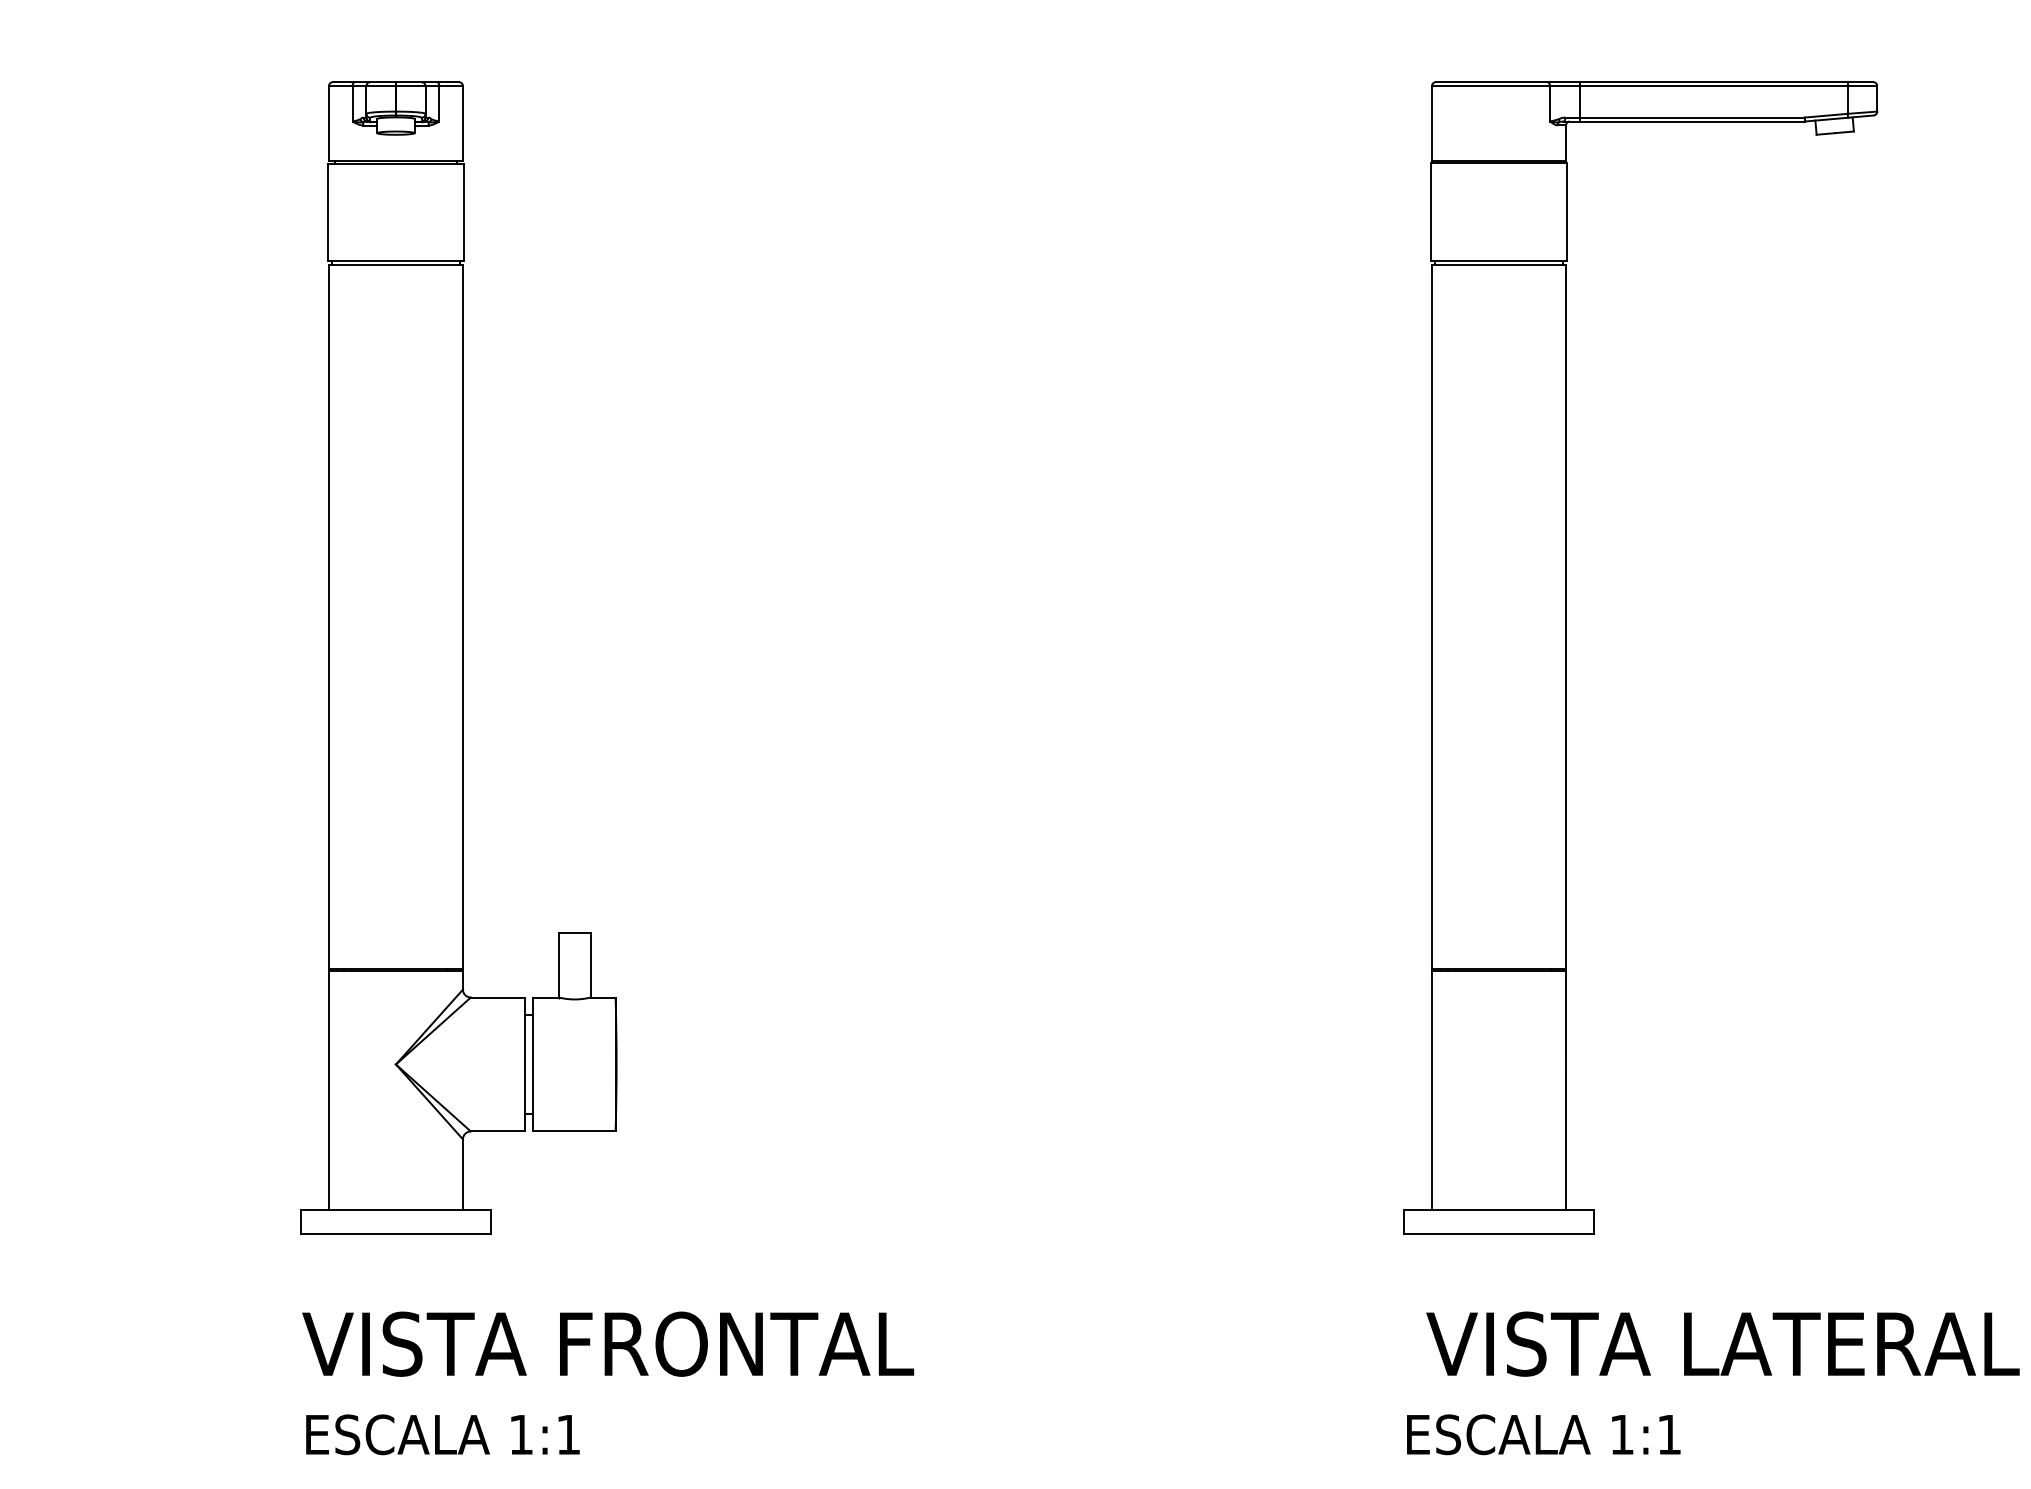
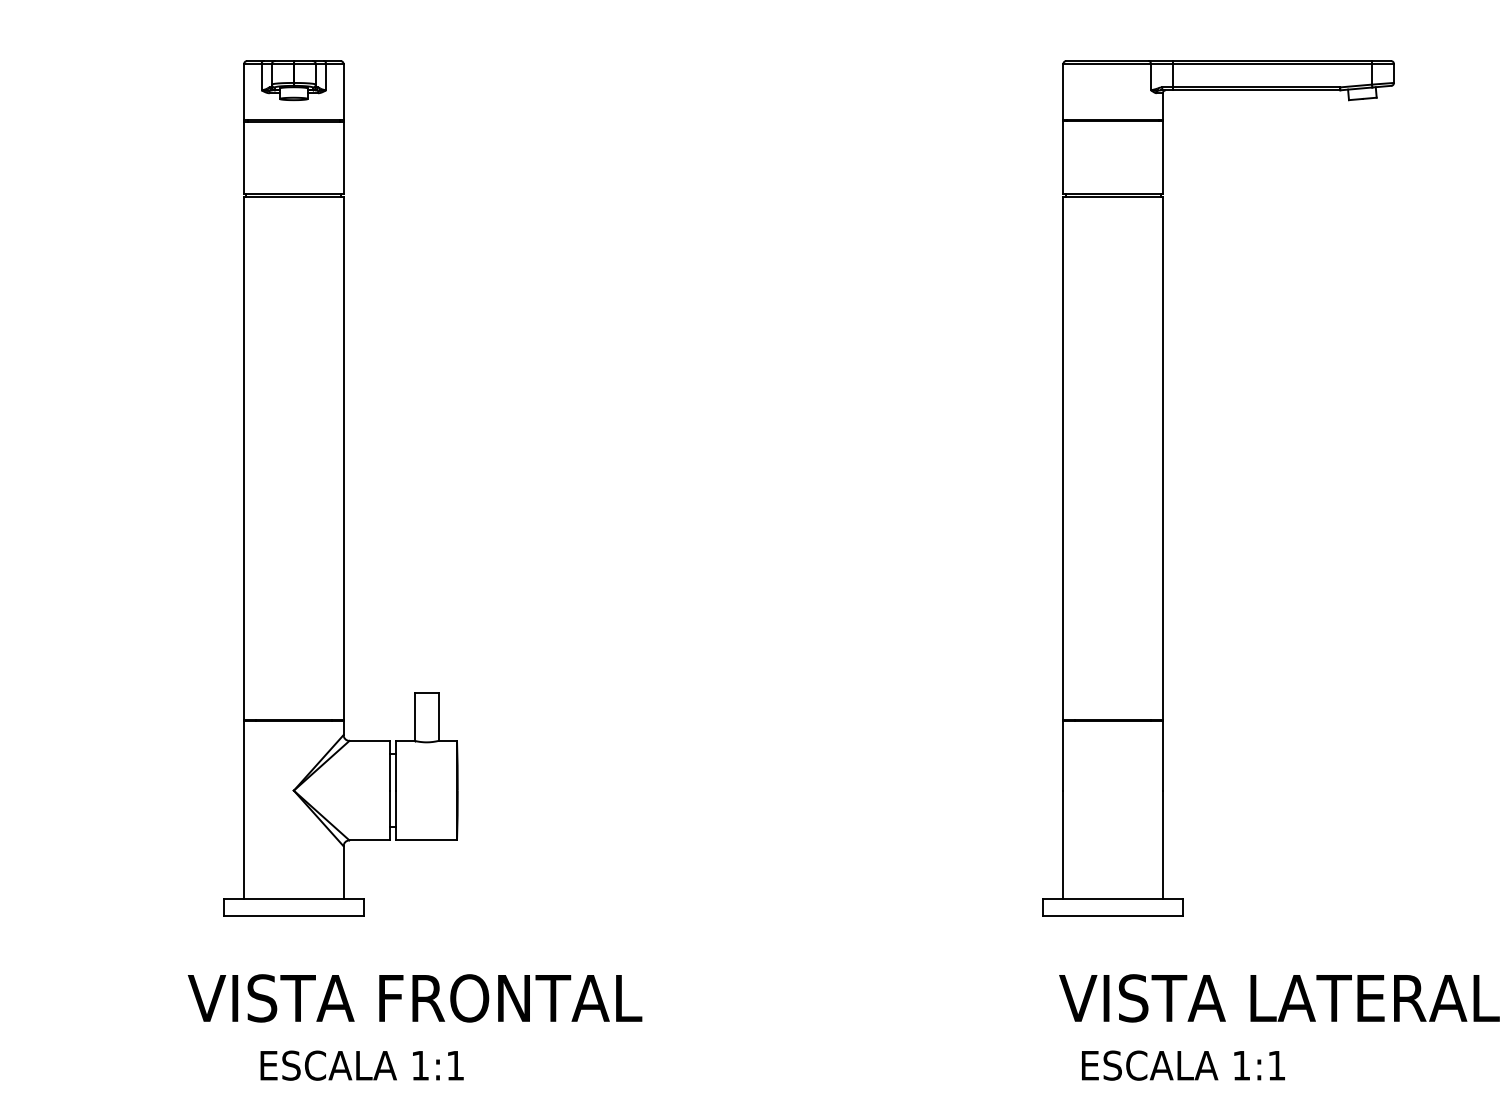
text: (608, 1343) -> (415, 997), moved
text: (442, 1434) -> (361, 1065), moved
text: (1543, 1434) -> (1183, 1065), moved

